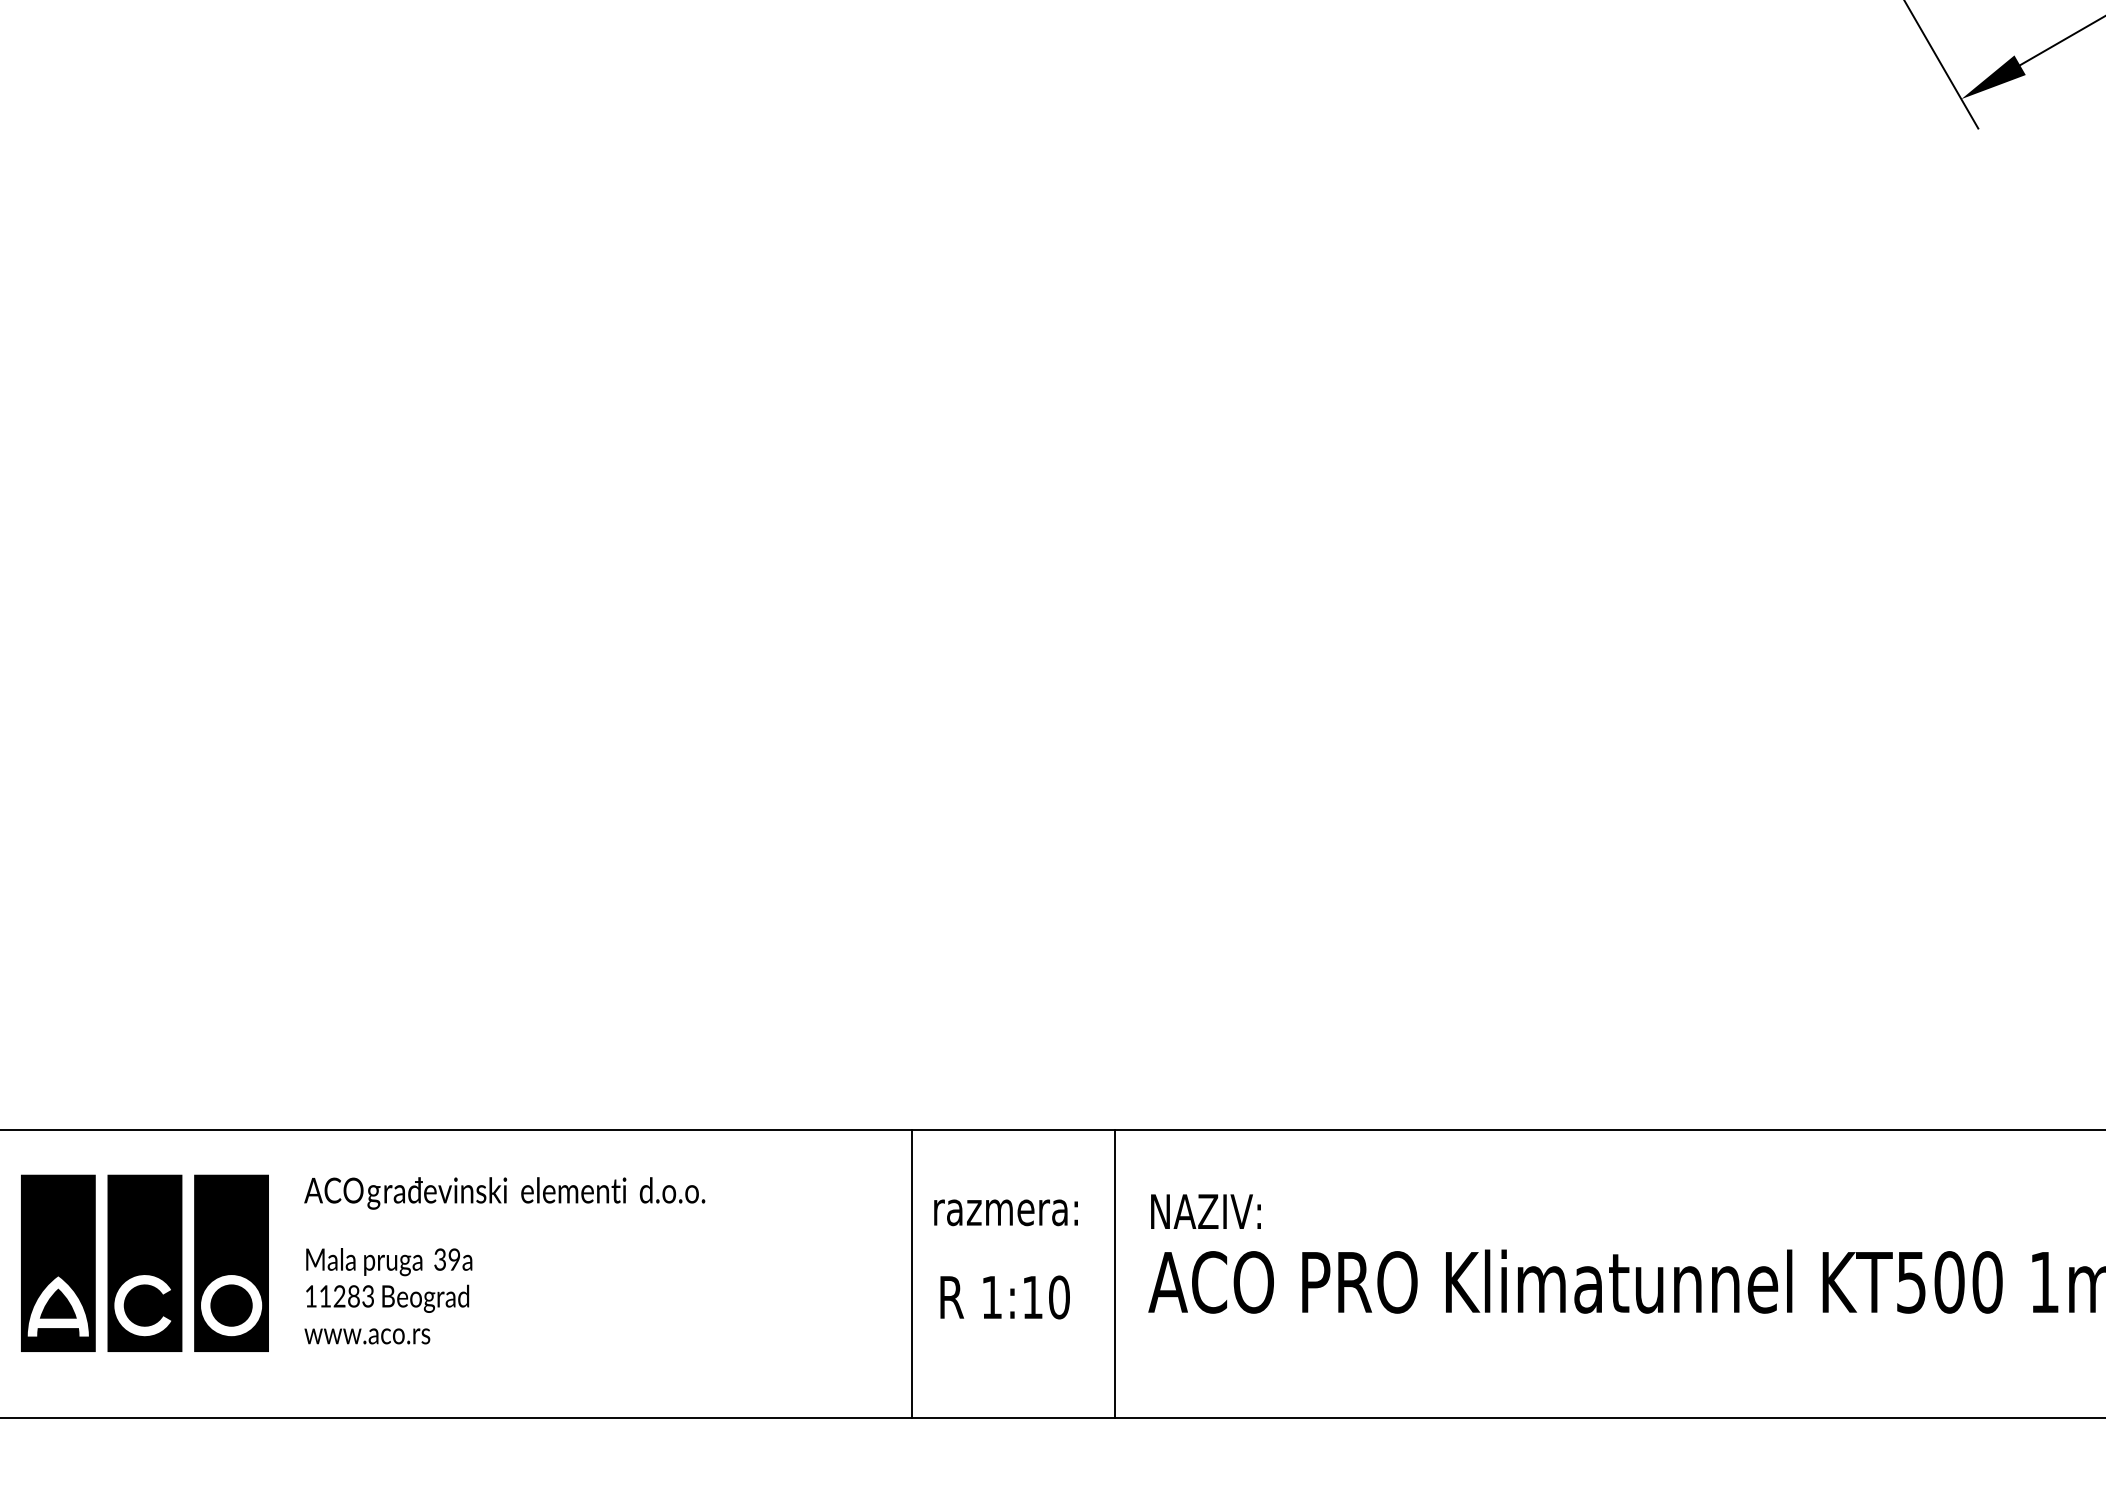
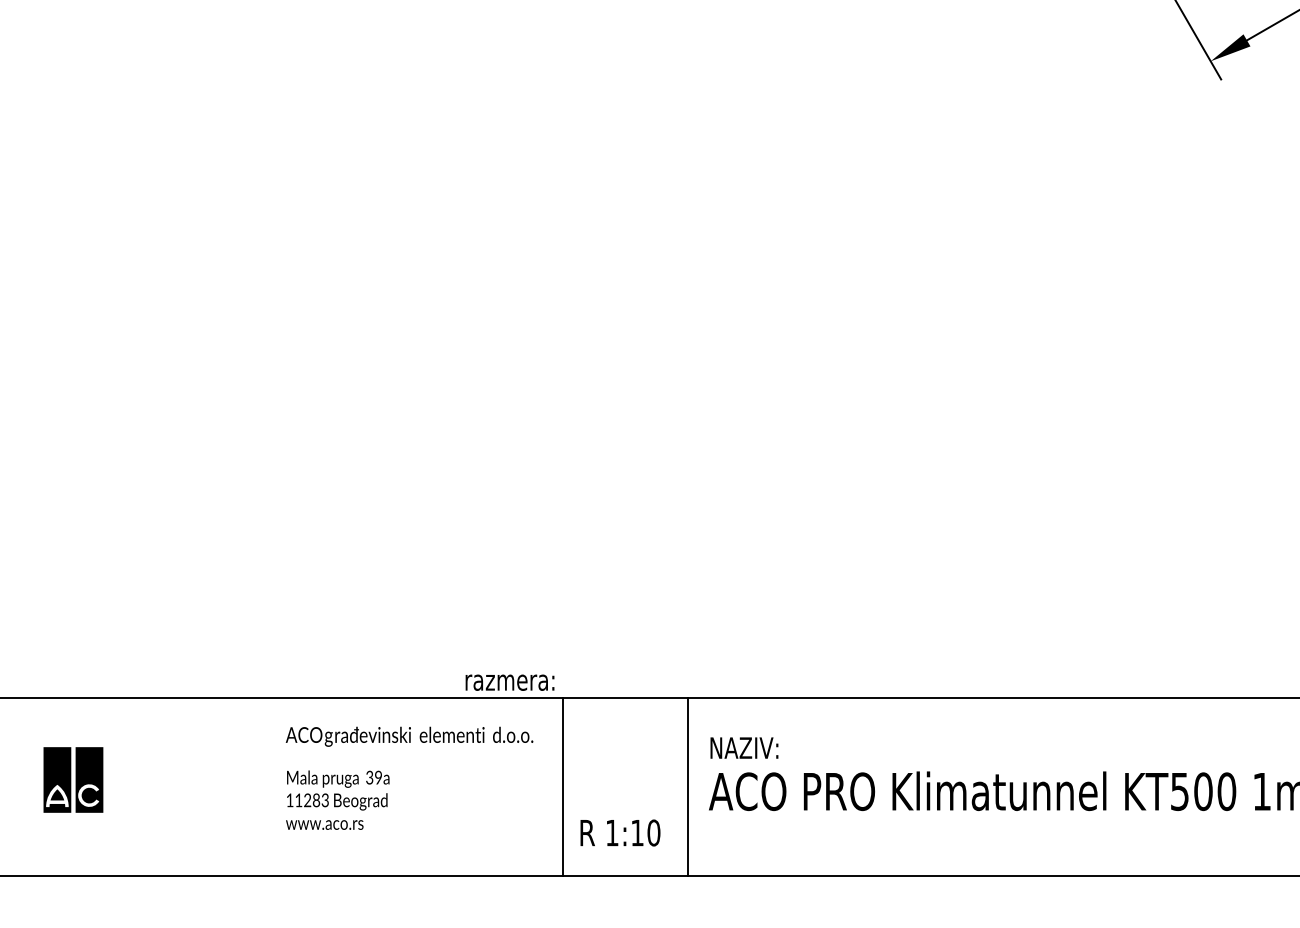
text: (1005, 1212) -> (509, 682), moved
text: (504, 1259) -> (409, 777), moved
part: (144, 1262) -> (89, 779), size x0.6
text: (1005, 1296) -> (620, 832), moved

